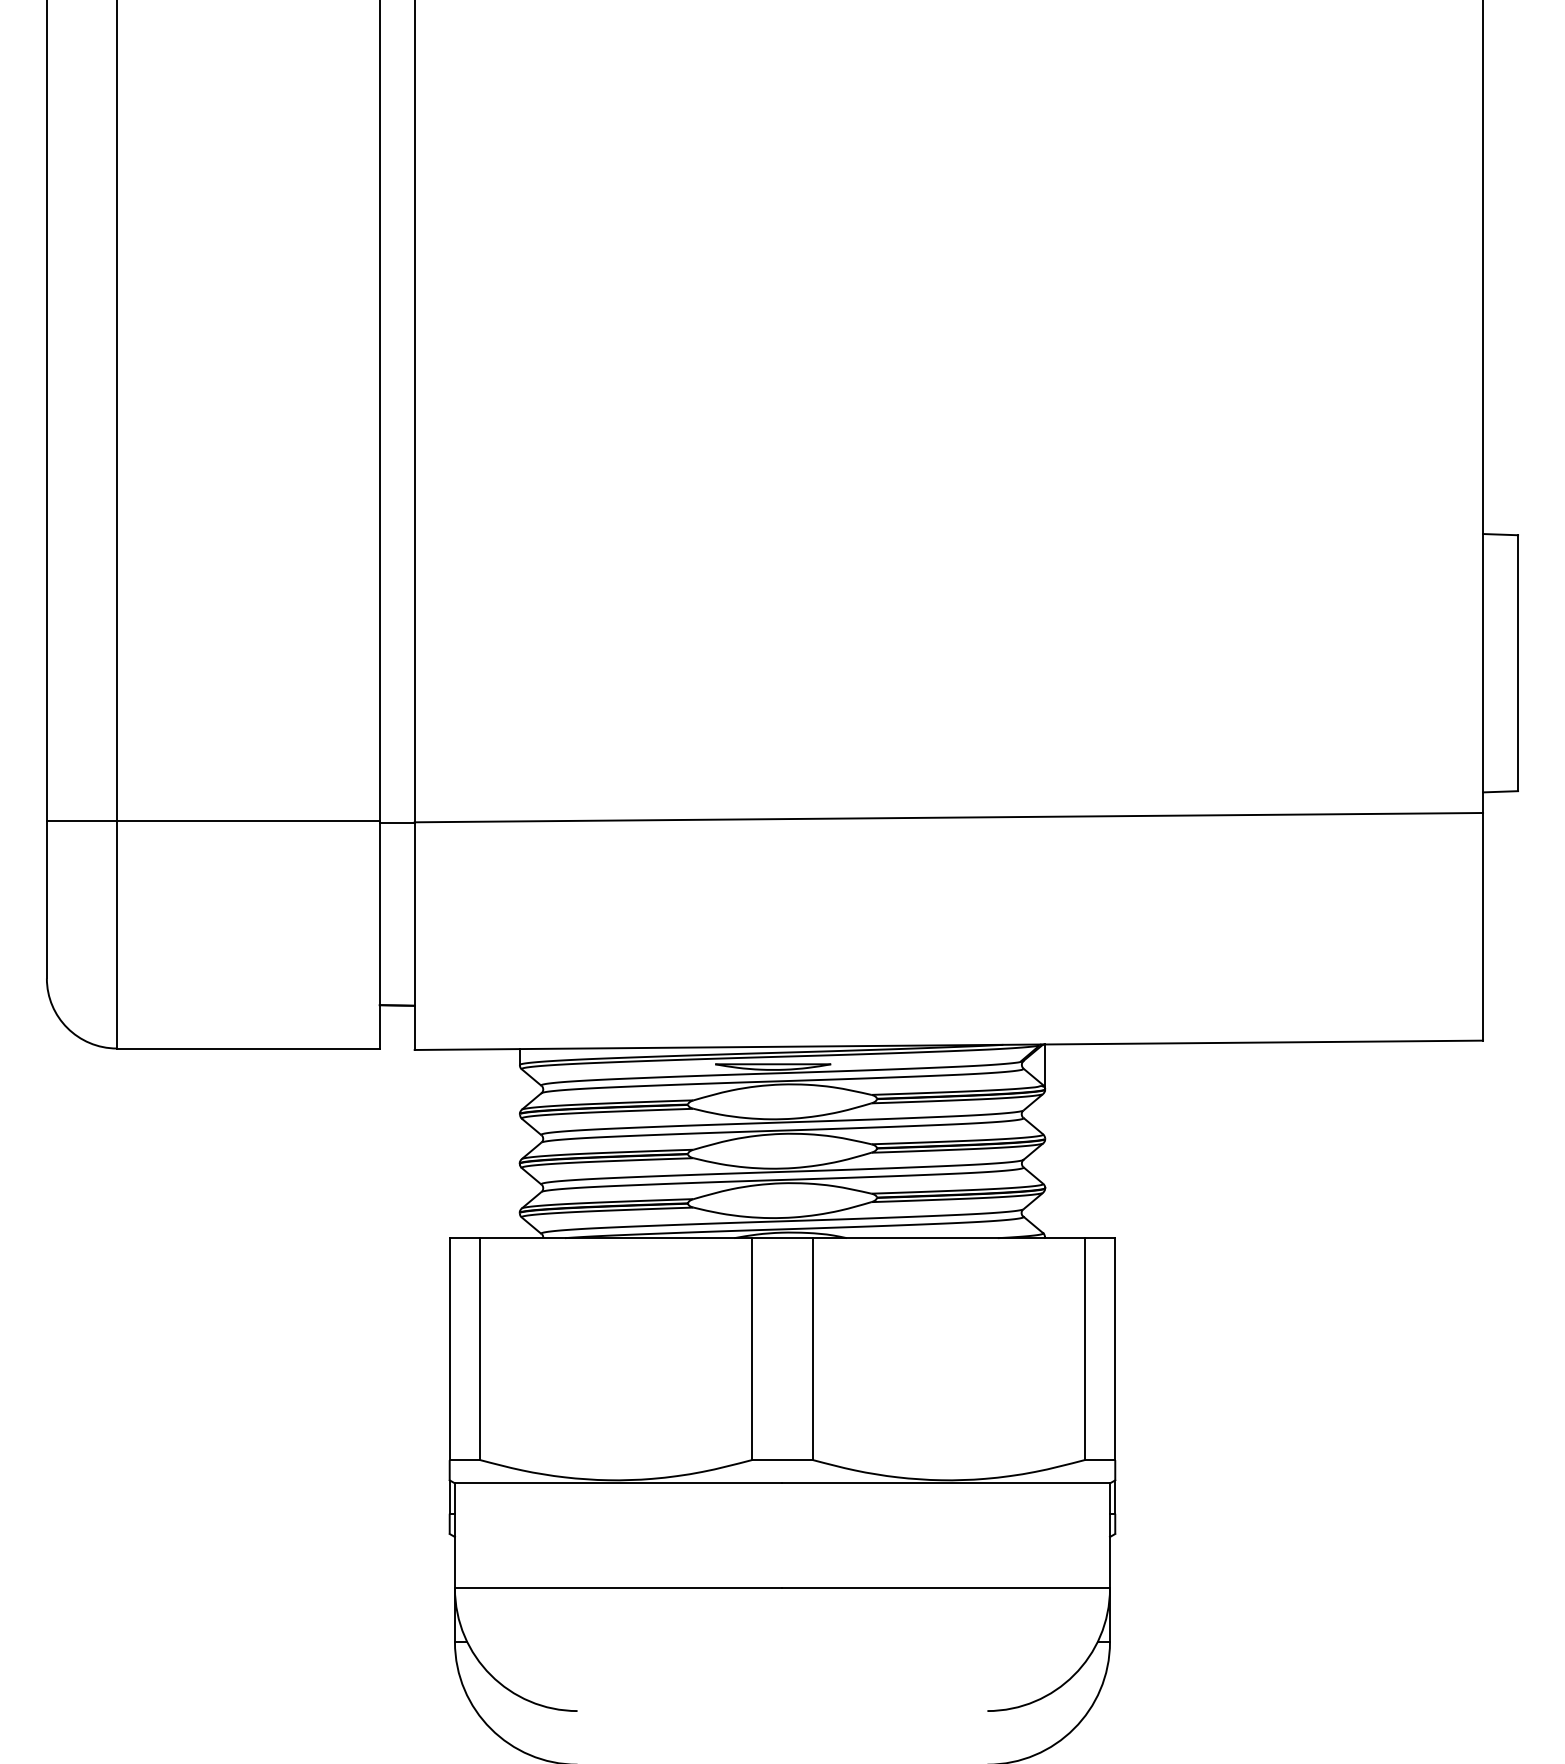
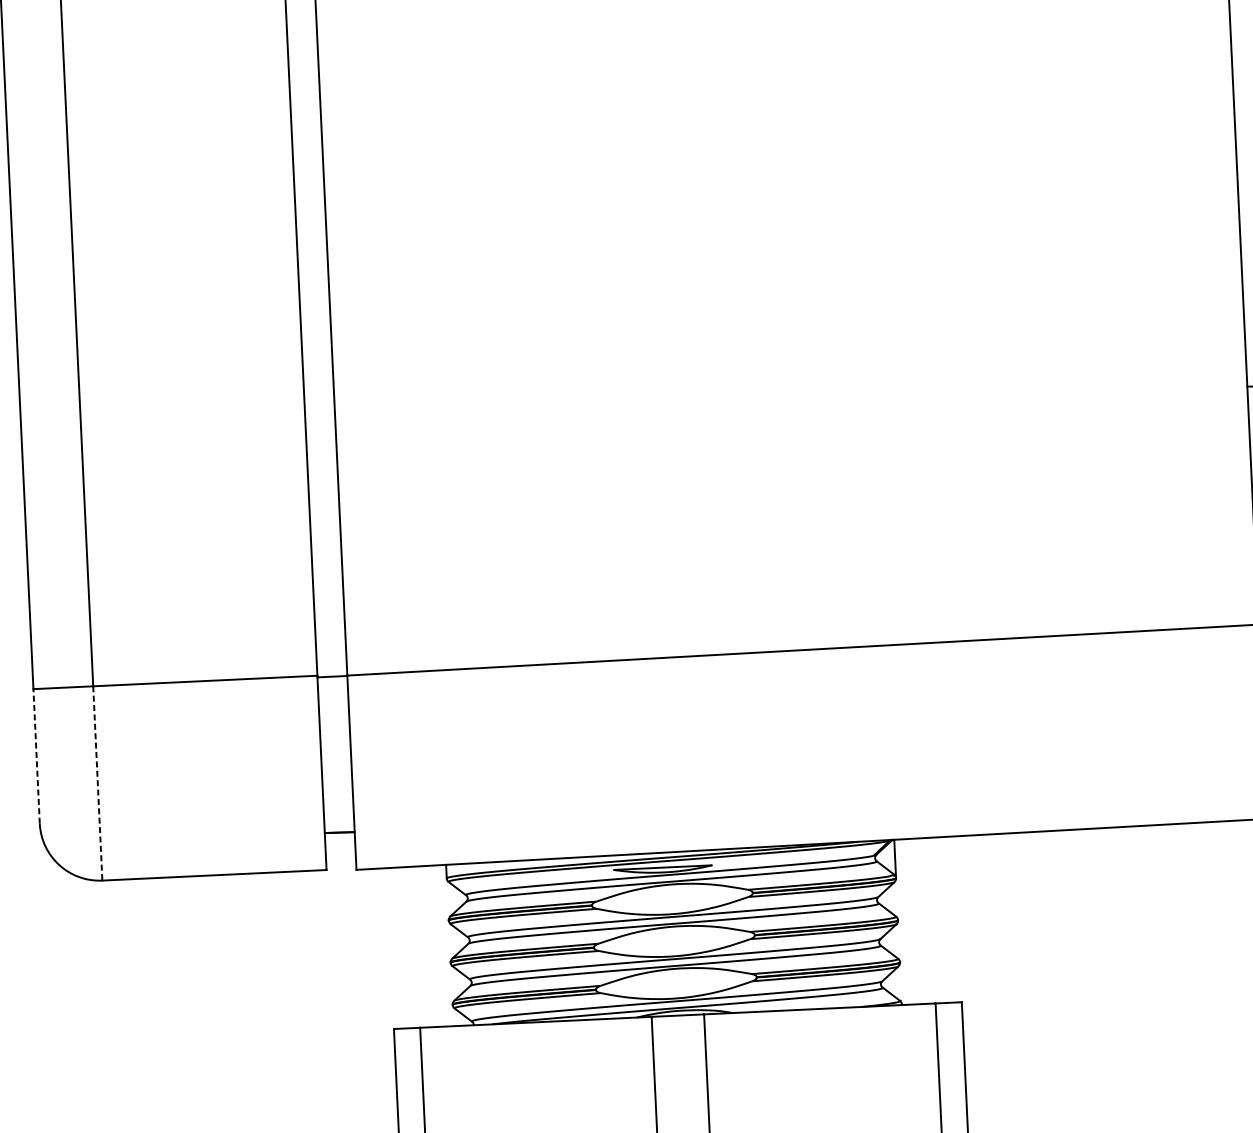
line: (46, 899) -> (36, 756), solid -> dashed
line: (116, 934) -> (97, 783), solid -> dashed

